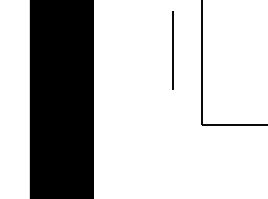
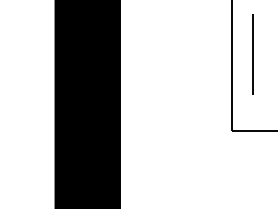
line: (172, 50) -> (252, 54), moved

